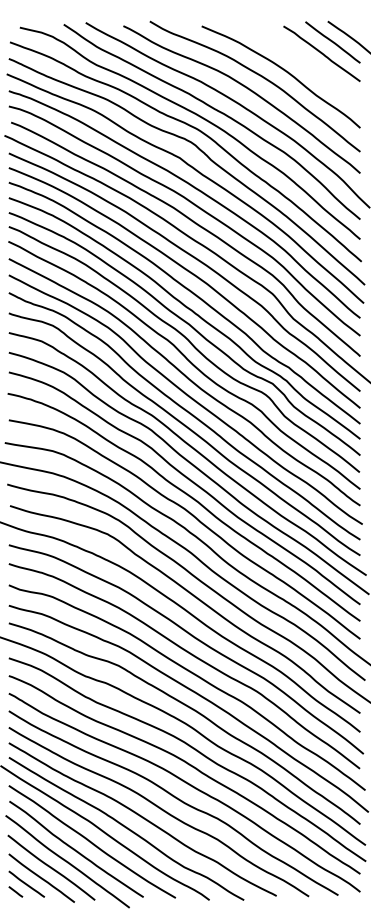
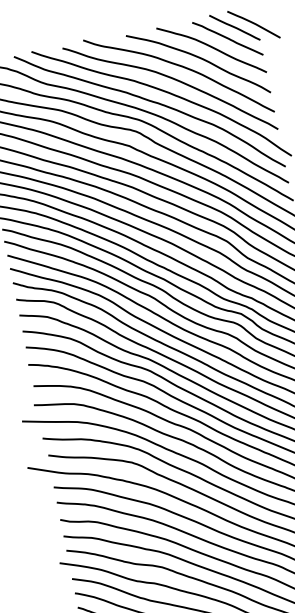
curve: (301, 61) -> (212, 48), added

